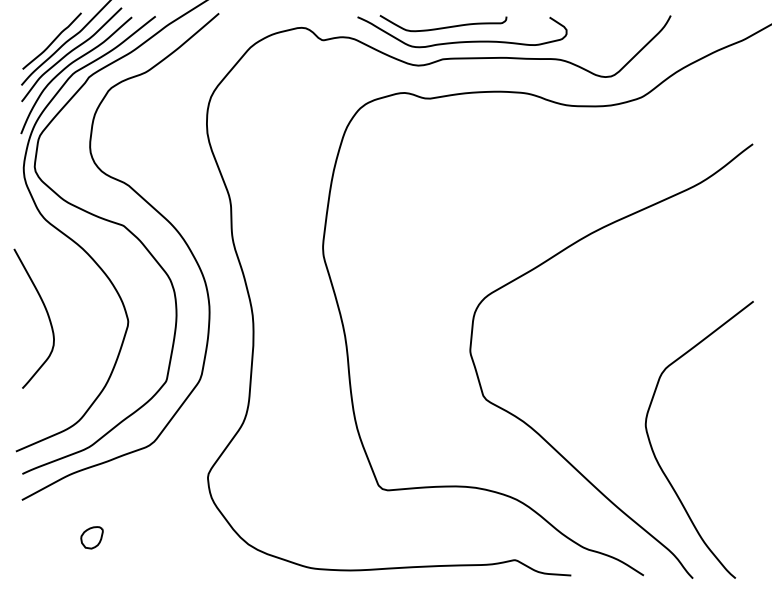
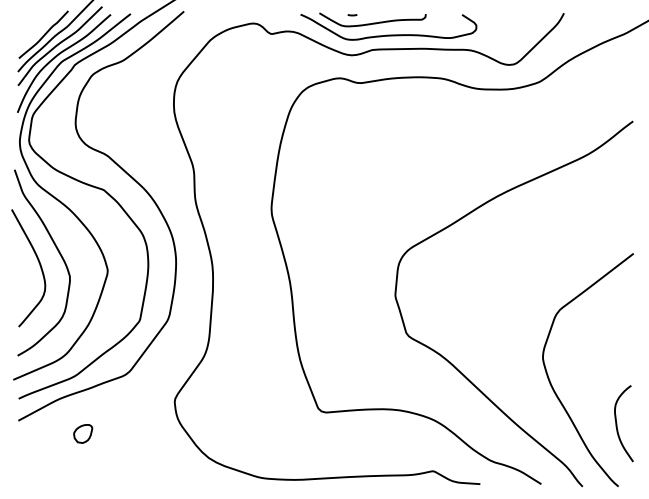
line: (418, 17) -> (351, 14), added
curve: (70, 301) -> (59, 253), added
curve: (734, 505) -> (617, 425), added
part: (91, 537) -> (82, 433), moved

